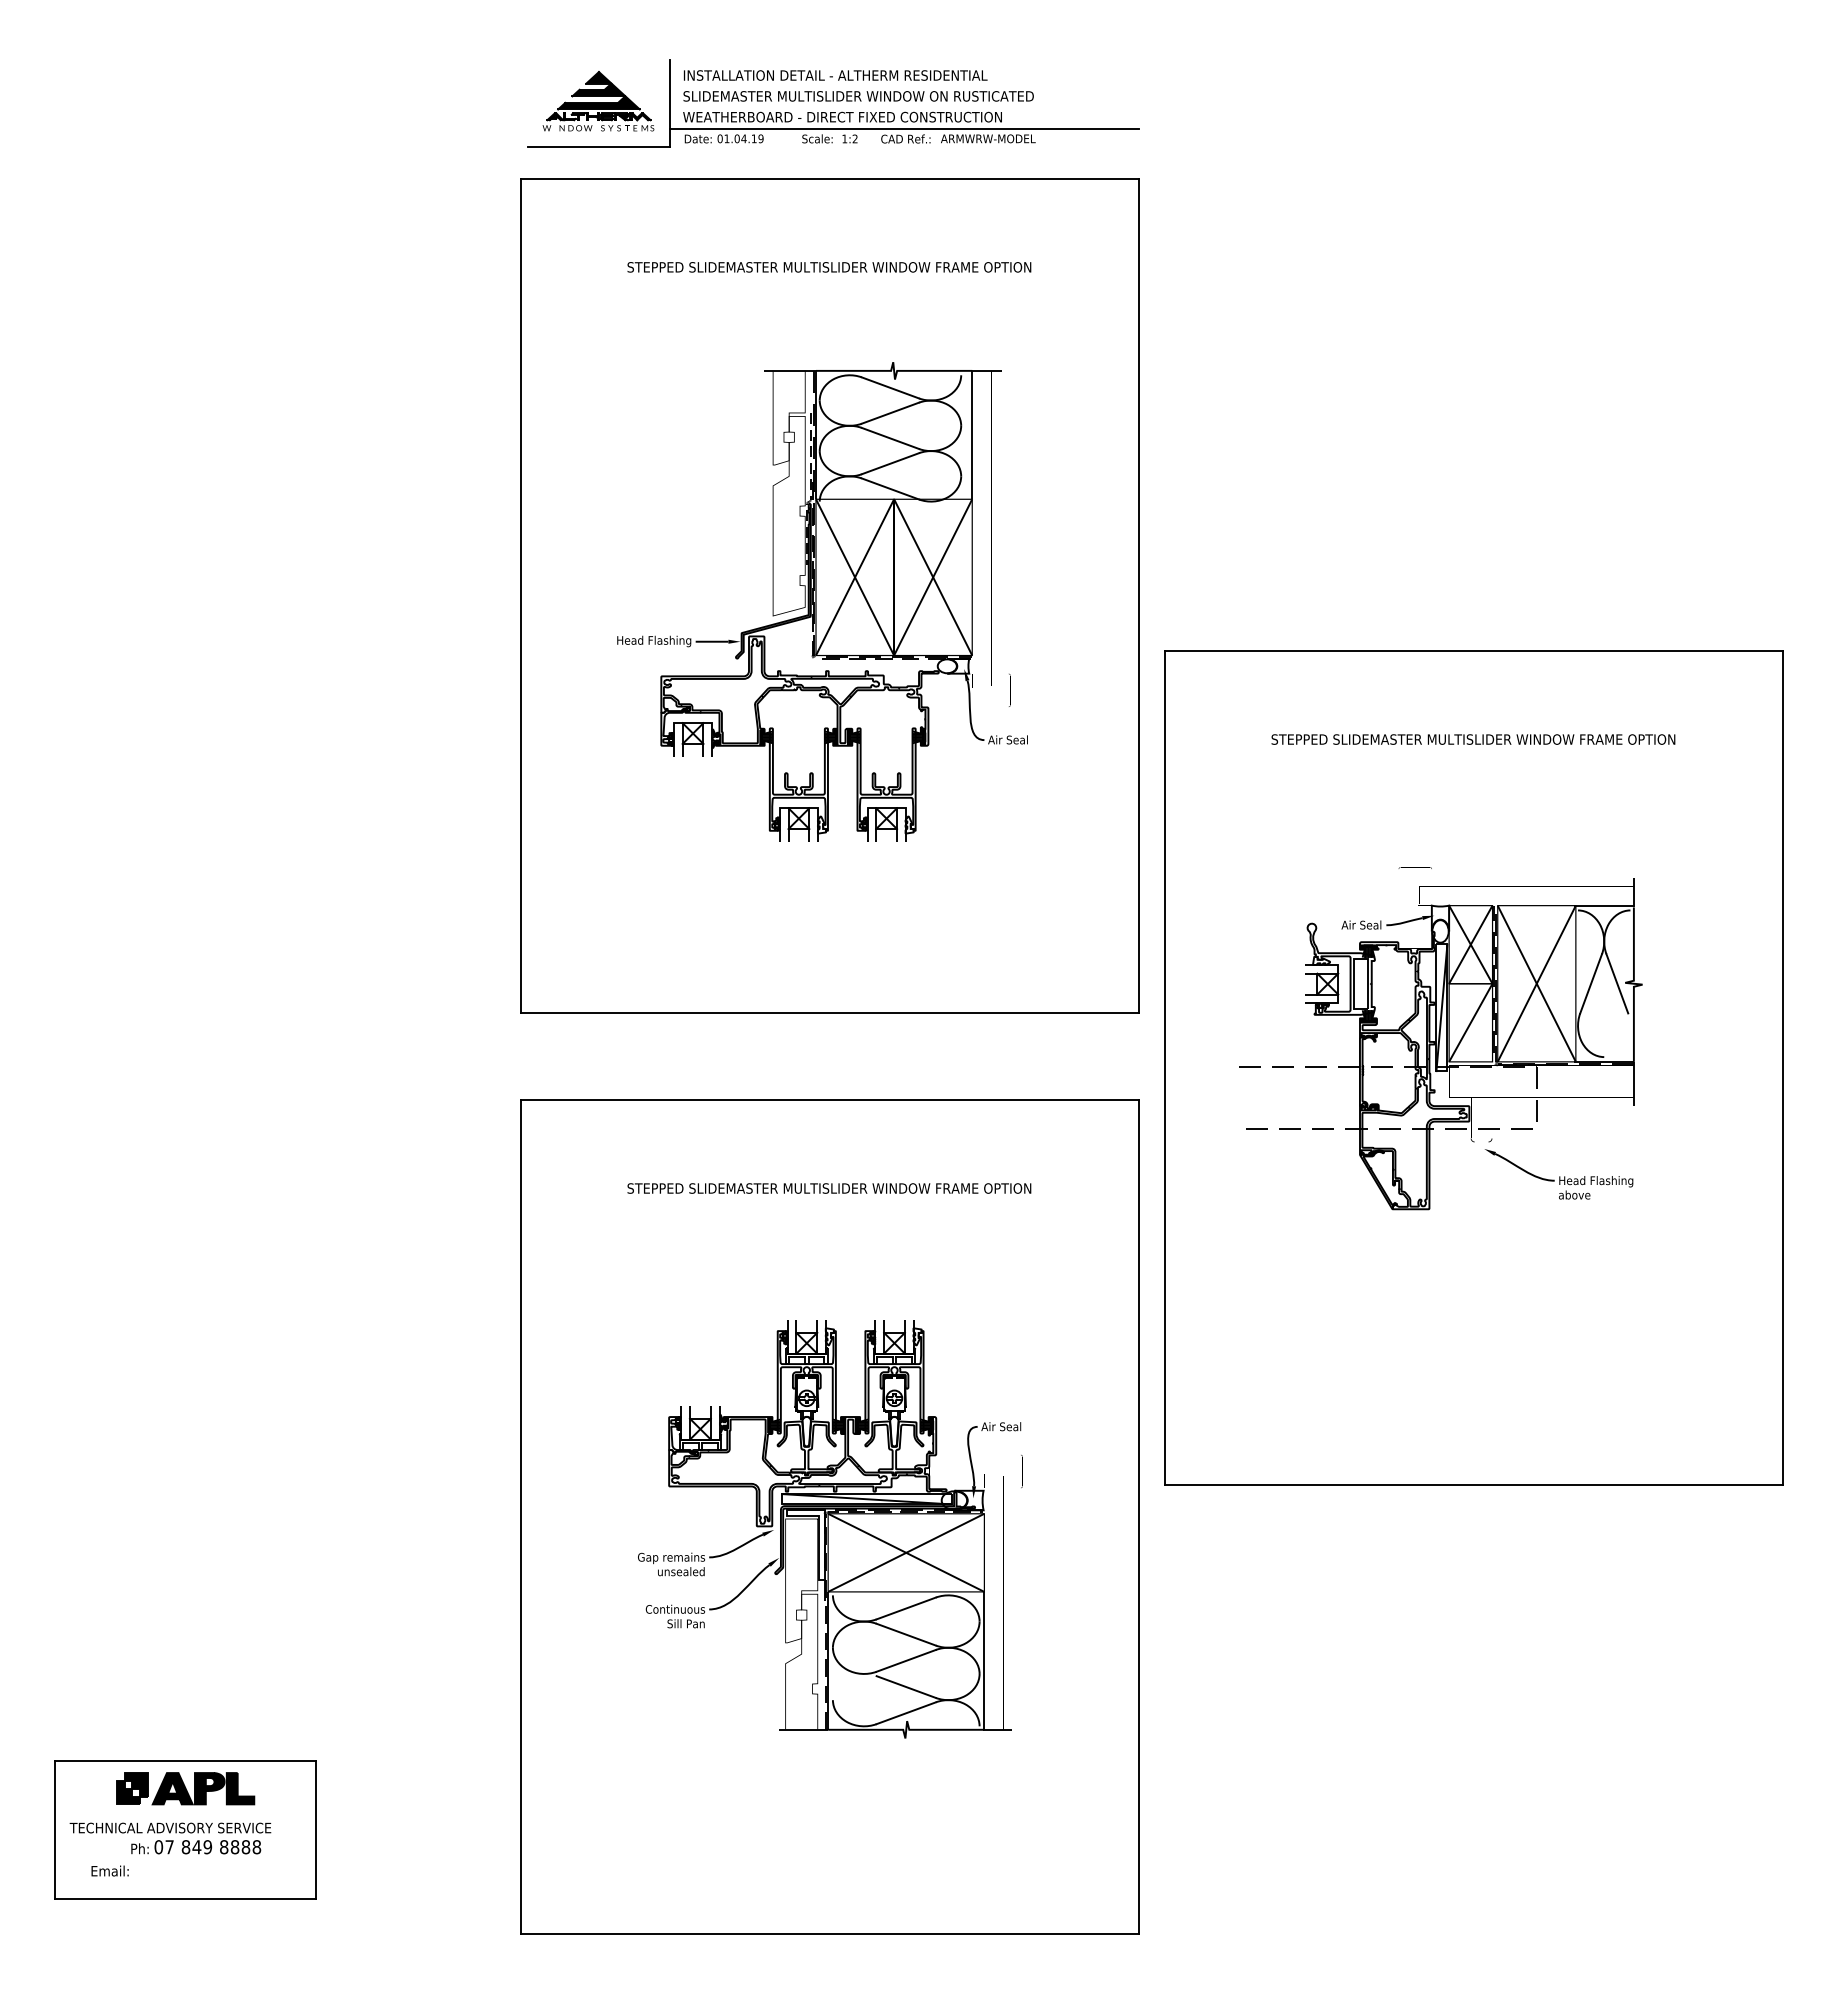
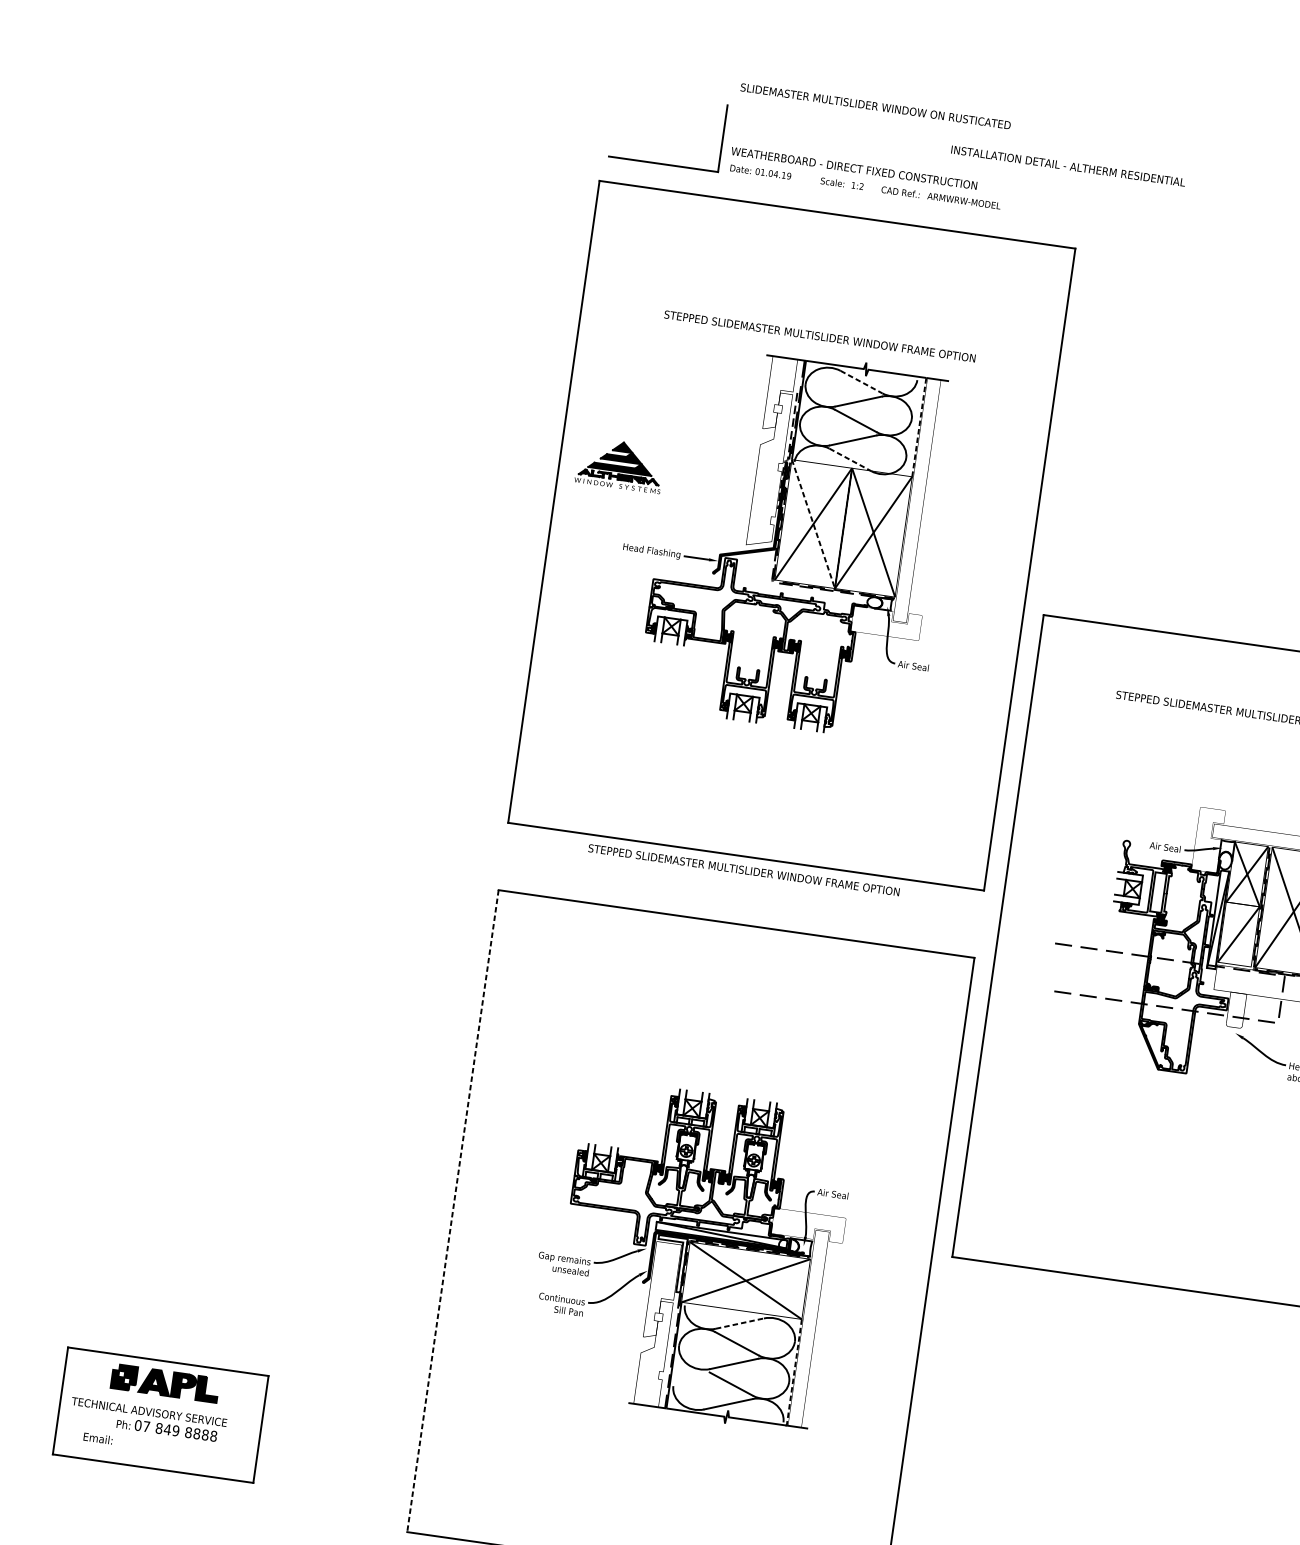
text: (835, 75) -> (1068, 166), moved
text: (858, 96) -> (875, 106), moved
part: (598, 101) -> (620, 465), moved
line: (903, 129) -> (899, 184), removed
text: (829, 267) -> (820, 336), moved
line: (890, 388) -> (861, 382), solid -> dashed
line: (972, 434) -> (919, 426), solid -> dashed
line: (890, 489) -> (850, 460), solid -> dashed
line: (855, 577) -> (813, 524), solid -> dashed
text: (829, 1188) -> (744, 870), moved
line: (520, 1517) -> (452, 1211), solid -> dashed
line: (906, 1608) -> (740, 1323), solid -> dashed
line: (984, 1660) -> (794, 1372), solid -> dashed

